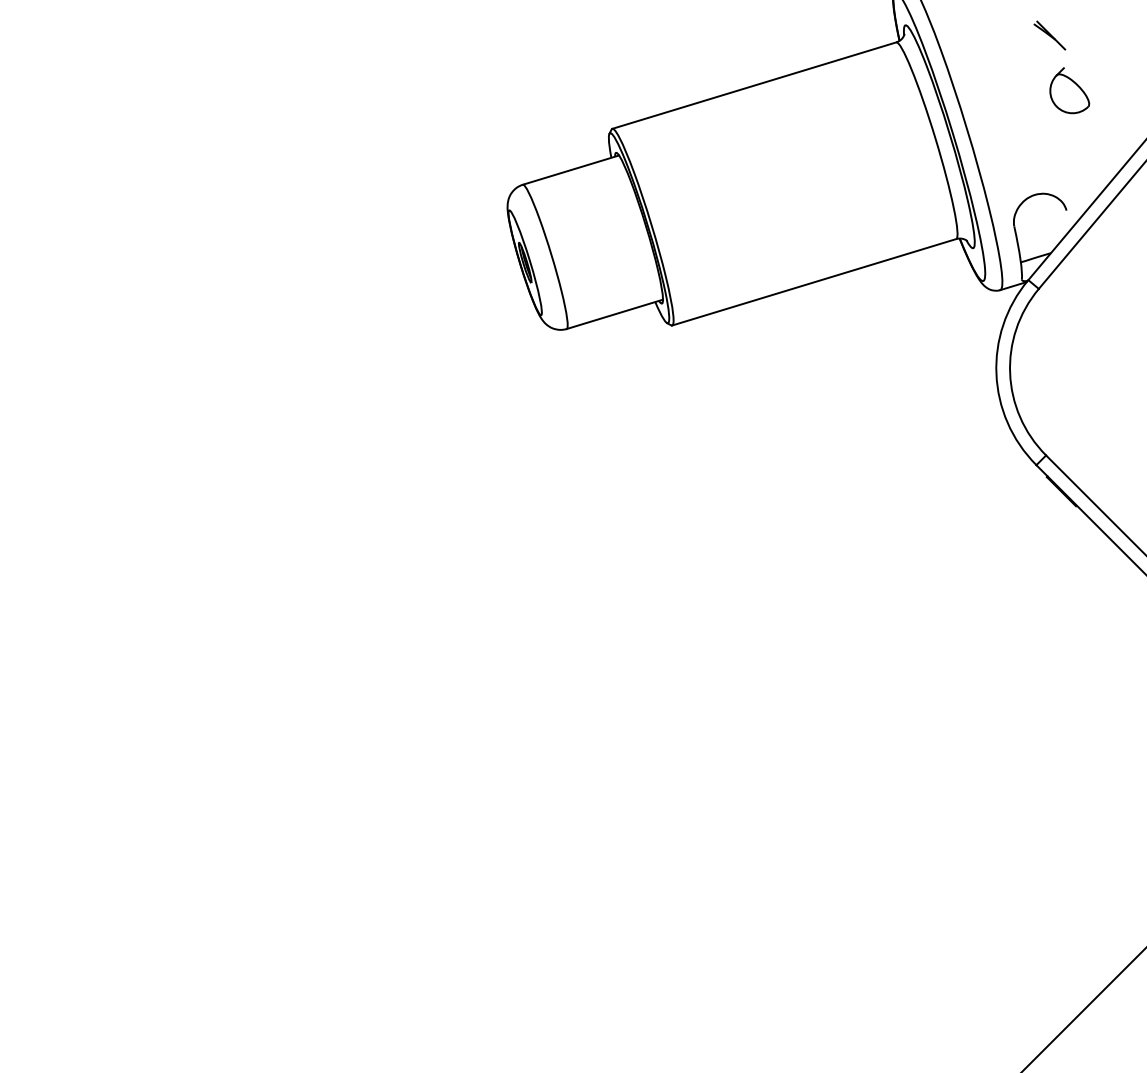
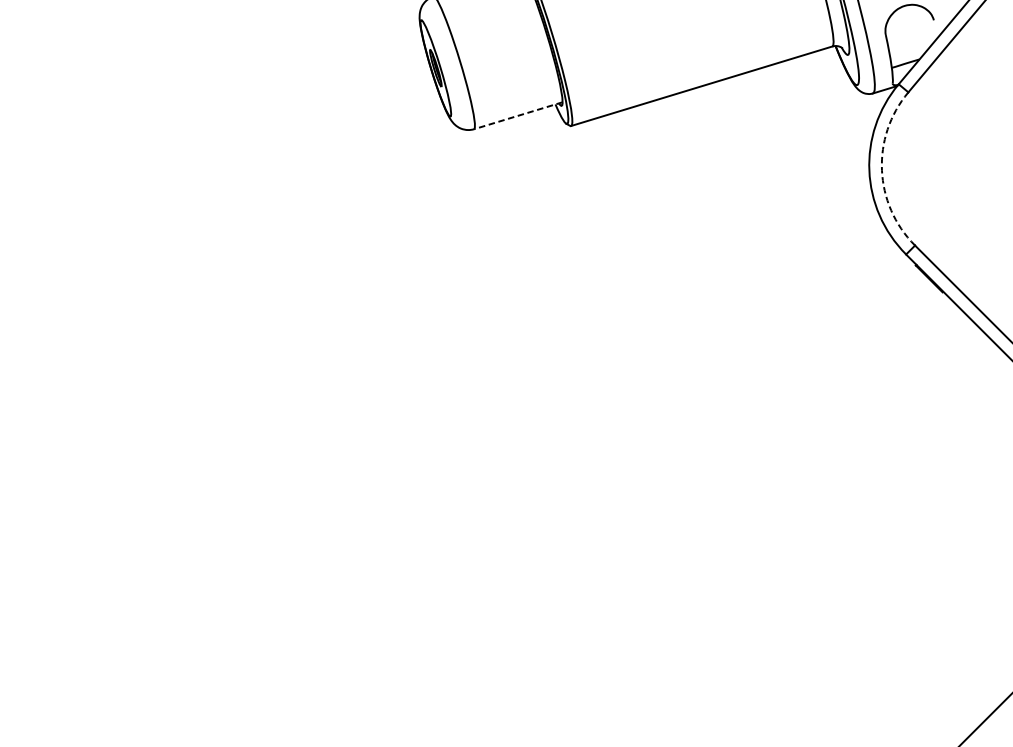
line: (614, 314) -> (517, 115), solid -> dashed
arc: (1010, 373) -> (882, 170), solid -> dashed

